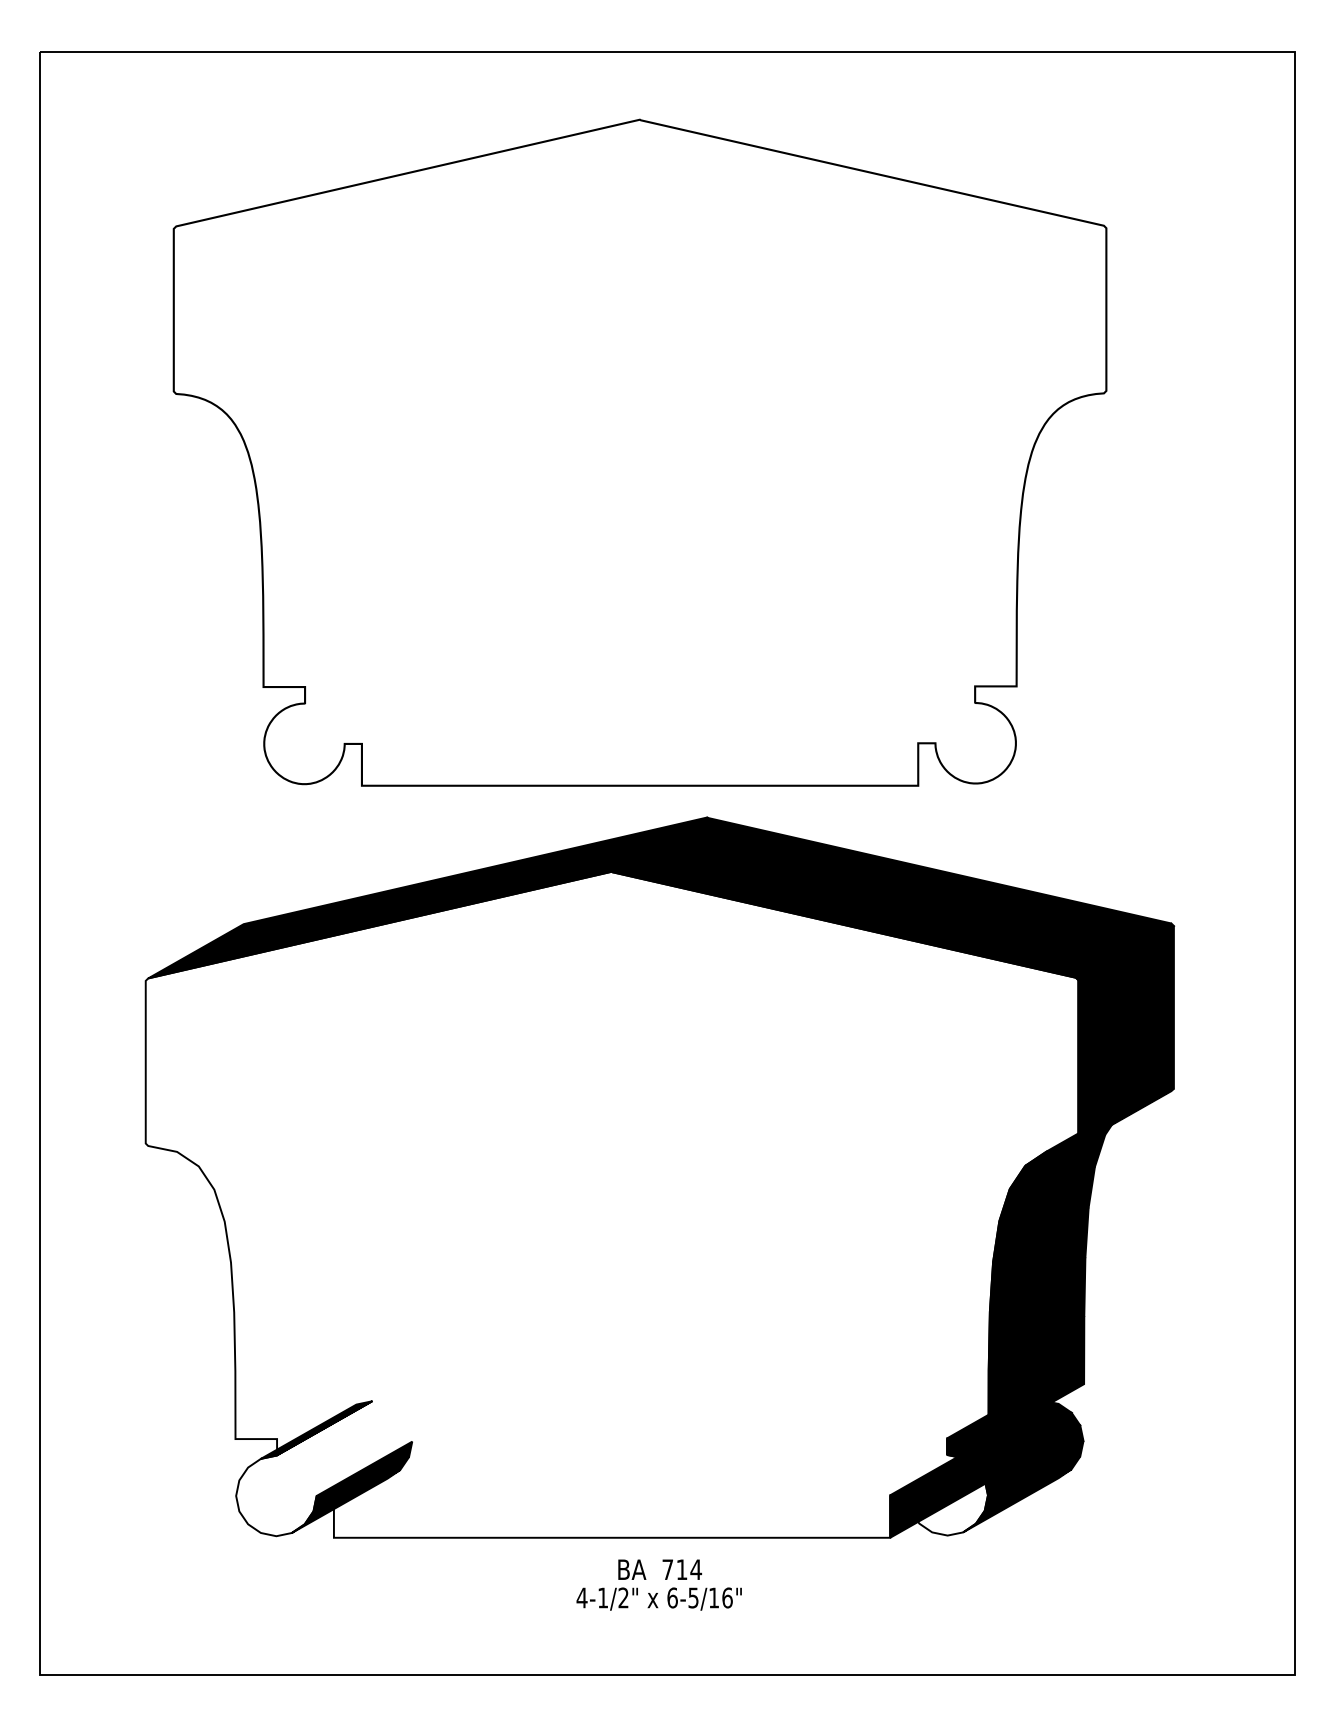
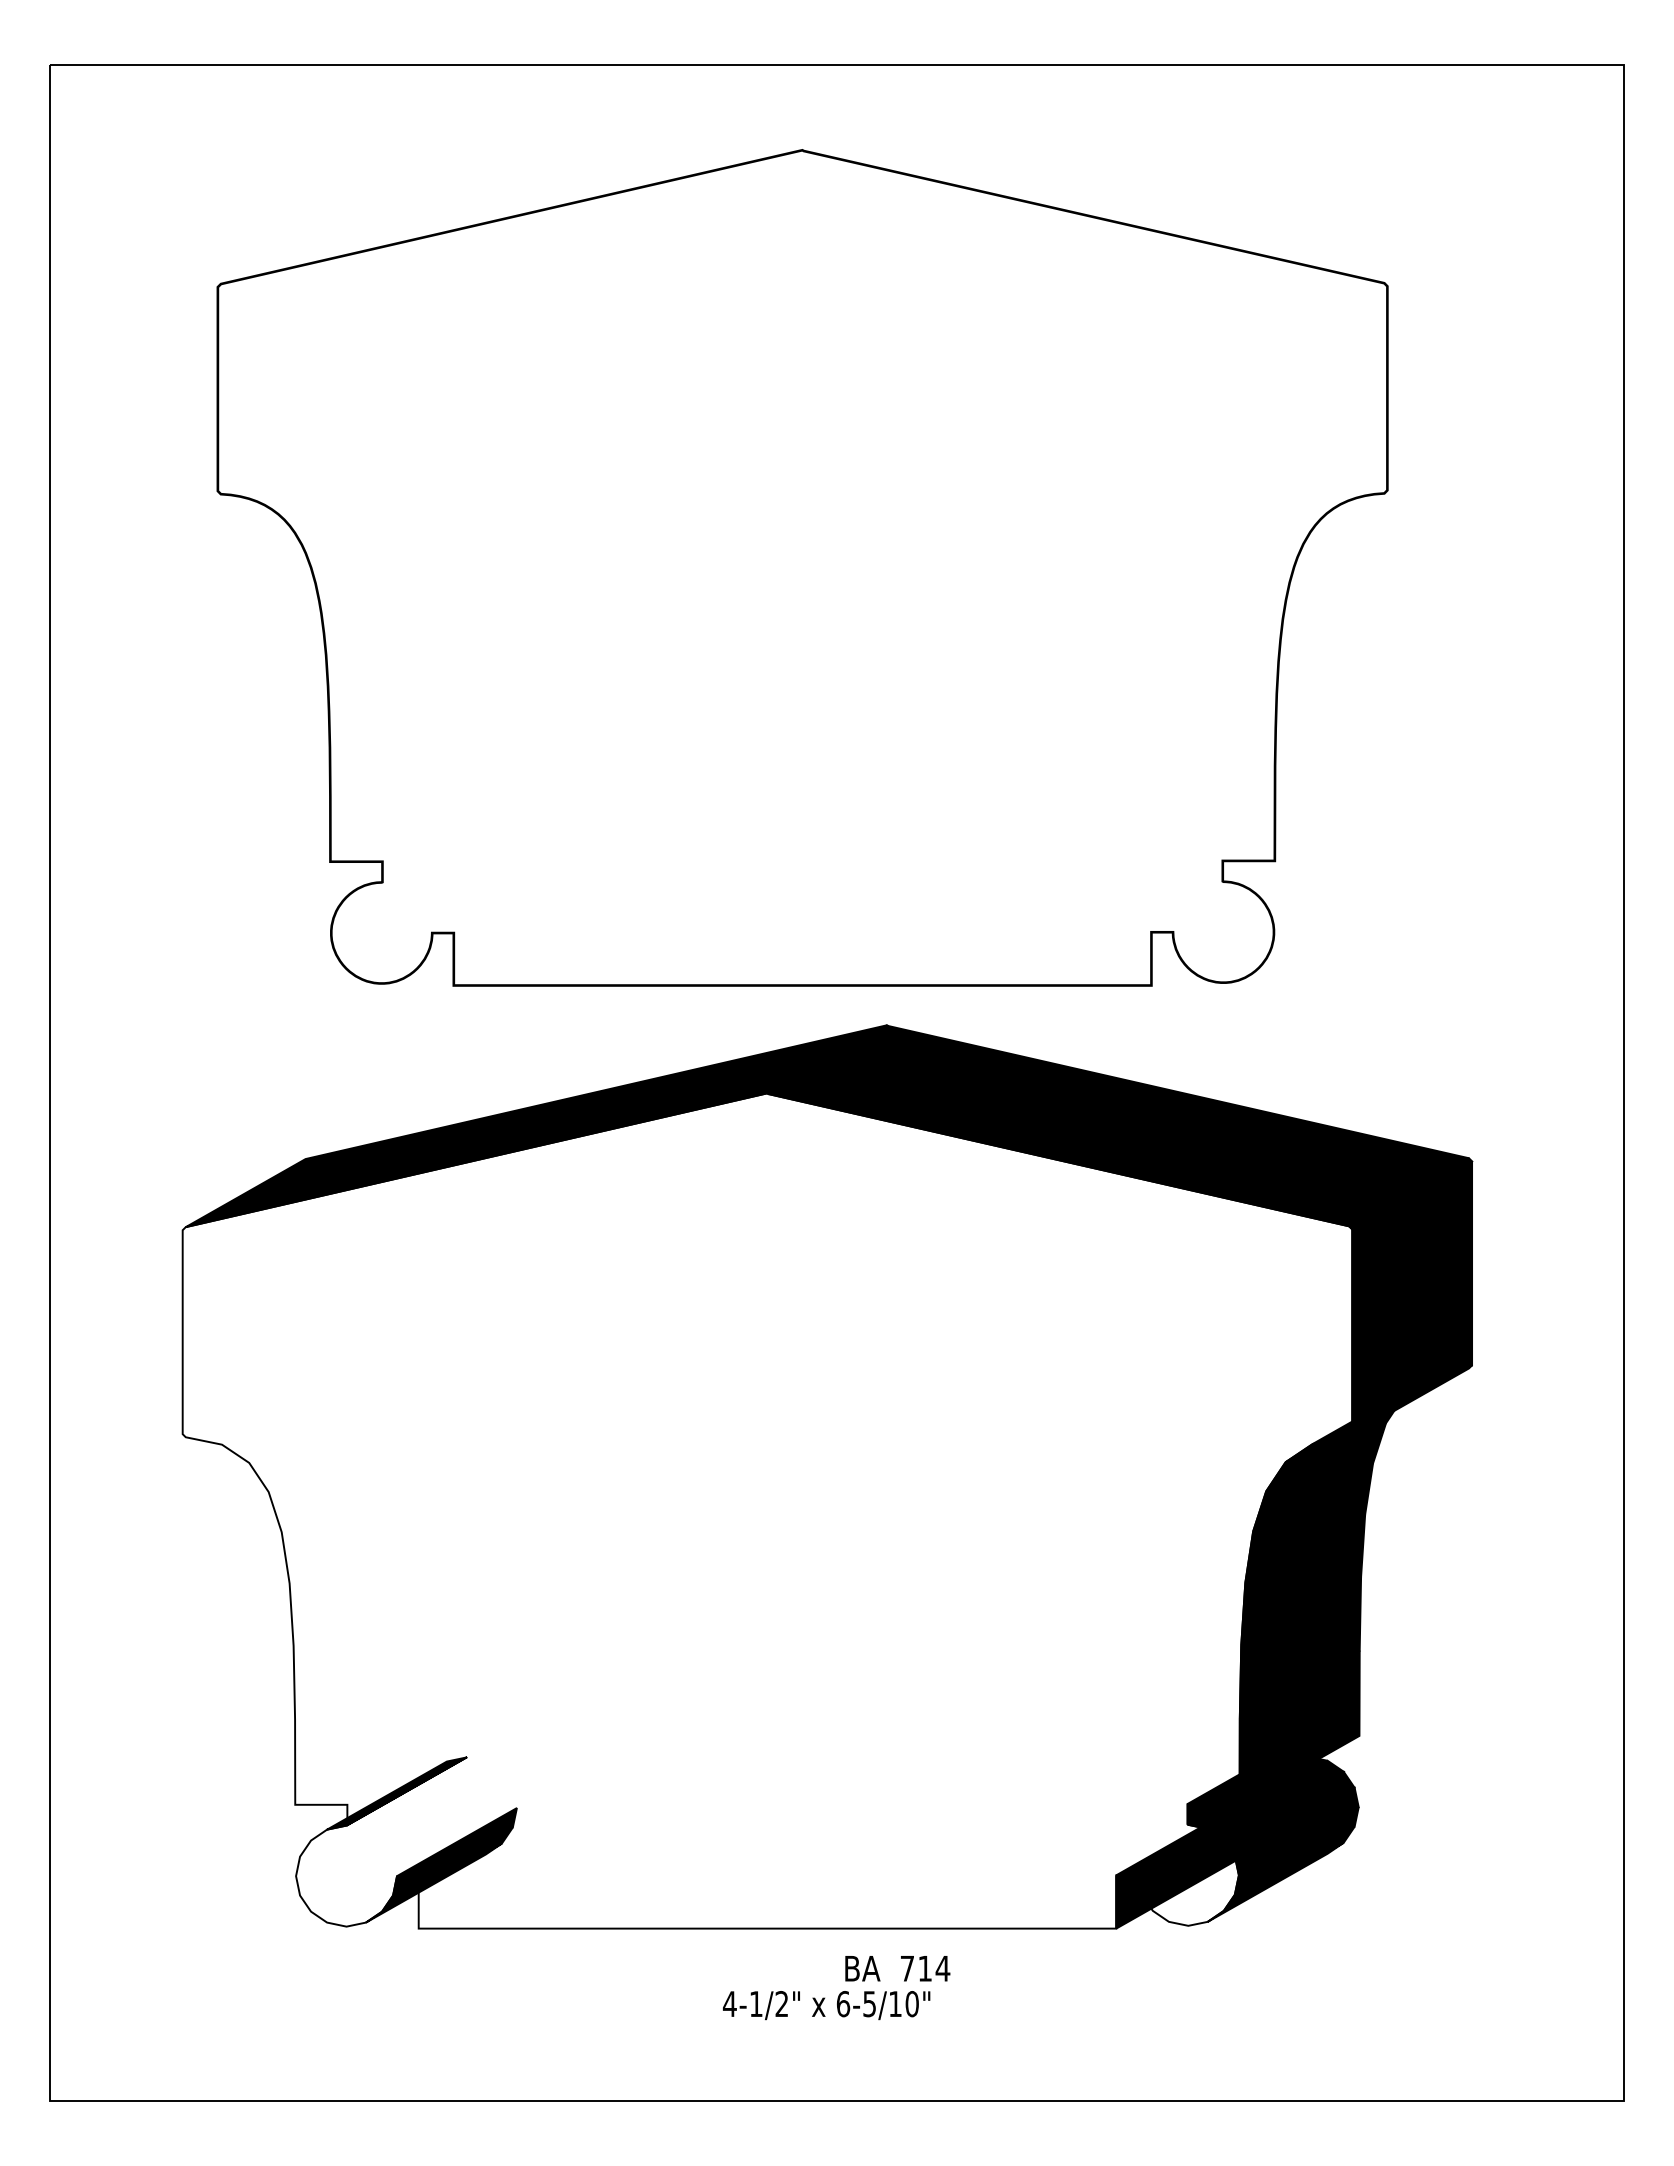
text: (659, 1569) -> (897, 1968), moved
text: (726, 1597) -> (911, 2003), 6-5/16" -> 6-5/10"

